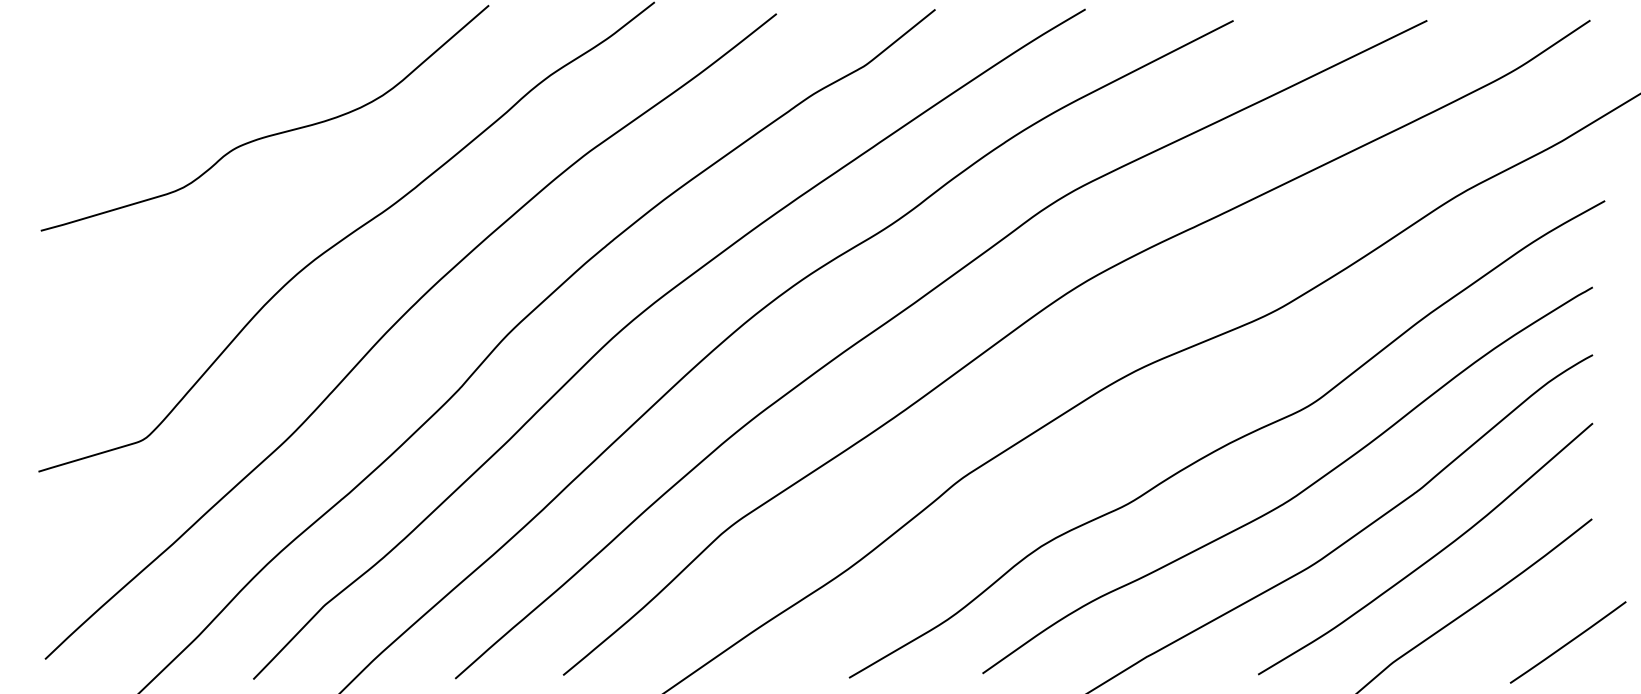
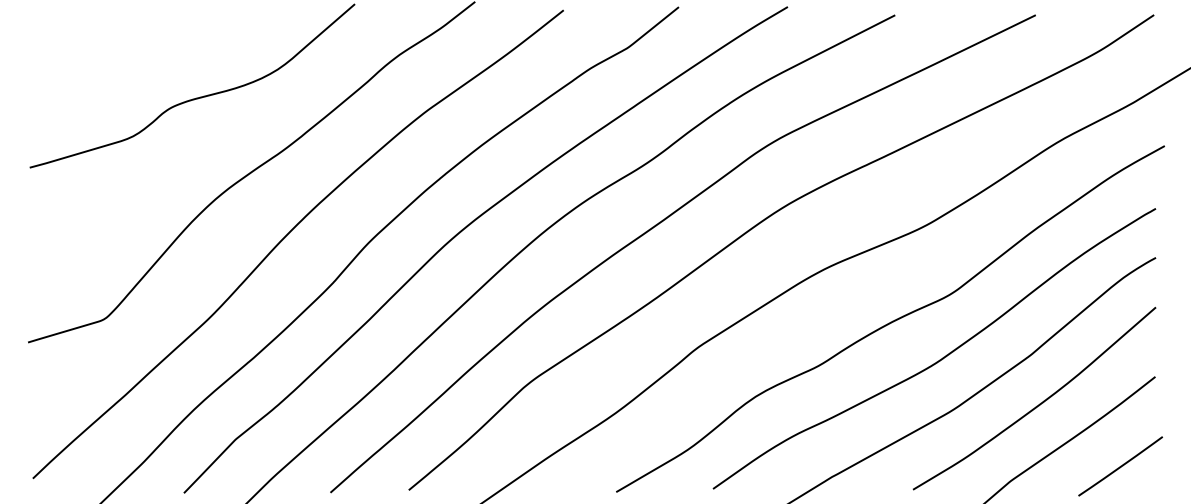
line: (1567, 642) -> (1120, 466), moved

